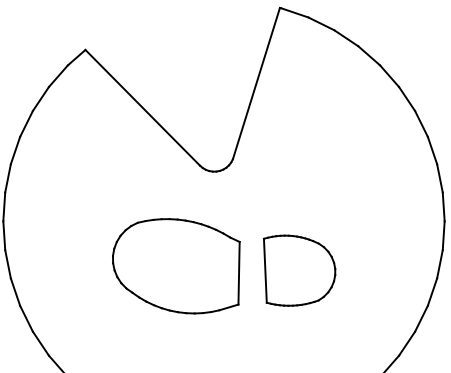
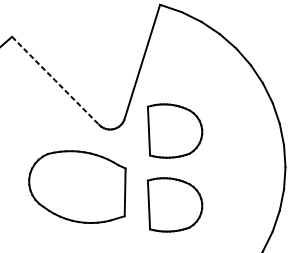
line: (143, 108) -> (56, 81), solid -> dashed
part: (299, 173) -> (174, 130), added
part: (176, 266) -> (77, 187), moved

